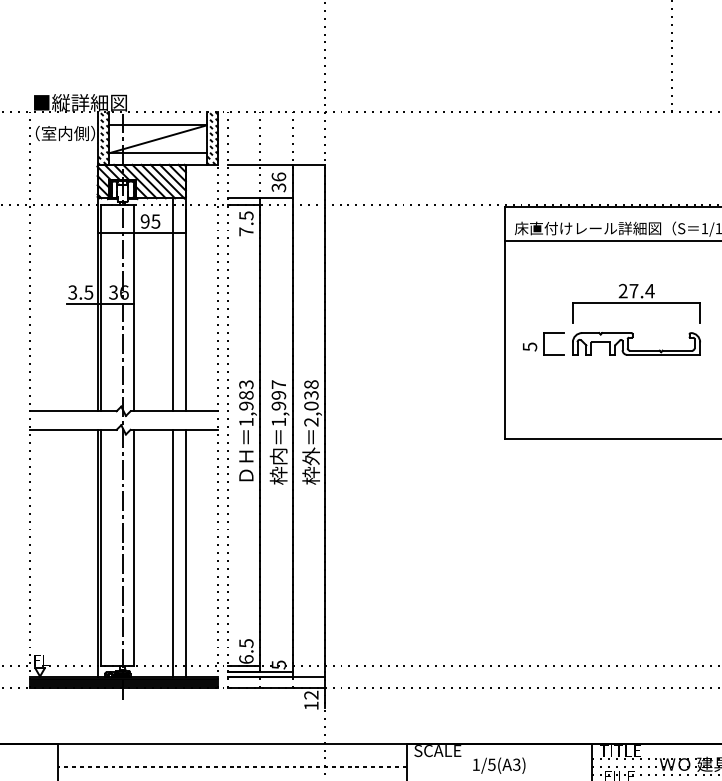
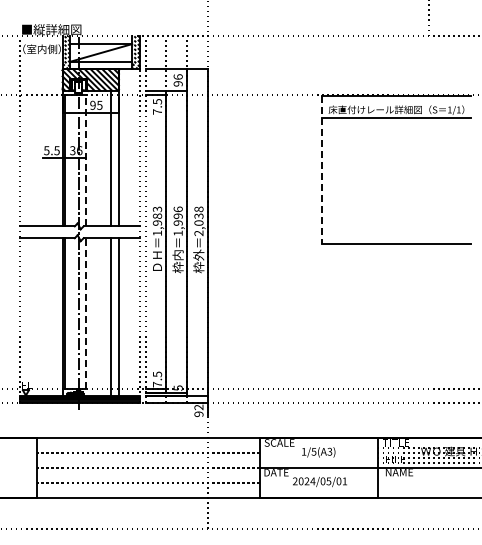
text: (279, 187) -> (178, 83), 36 -> 96
text: (72, 292) -> (46, 150), 3.5 -> 5.5
line: (135, 307) -> (86, 160), solid -> dashed
line: (505, 323) -> (322, 170), solid -> dashed
part: (611, 333) -> (390, 176), removed
text: (277, 384) -> (177, 209), 1,997 -> 1,996
line: (135, 547) -> (86, 313), solid -> dashed
text: (246, 659) -> (157, 384), 6.5 -> 7.5
text: (310, 706) -> (198, 414), 12 -> 92

